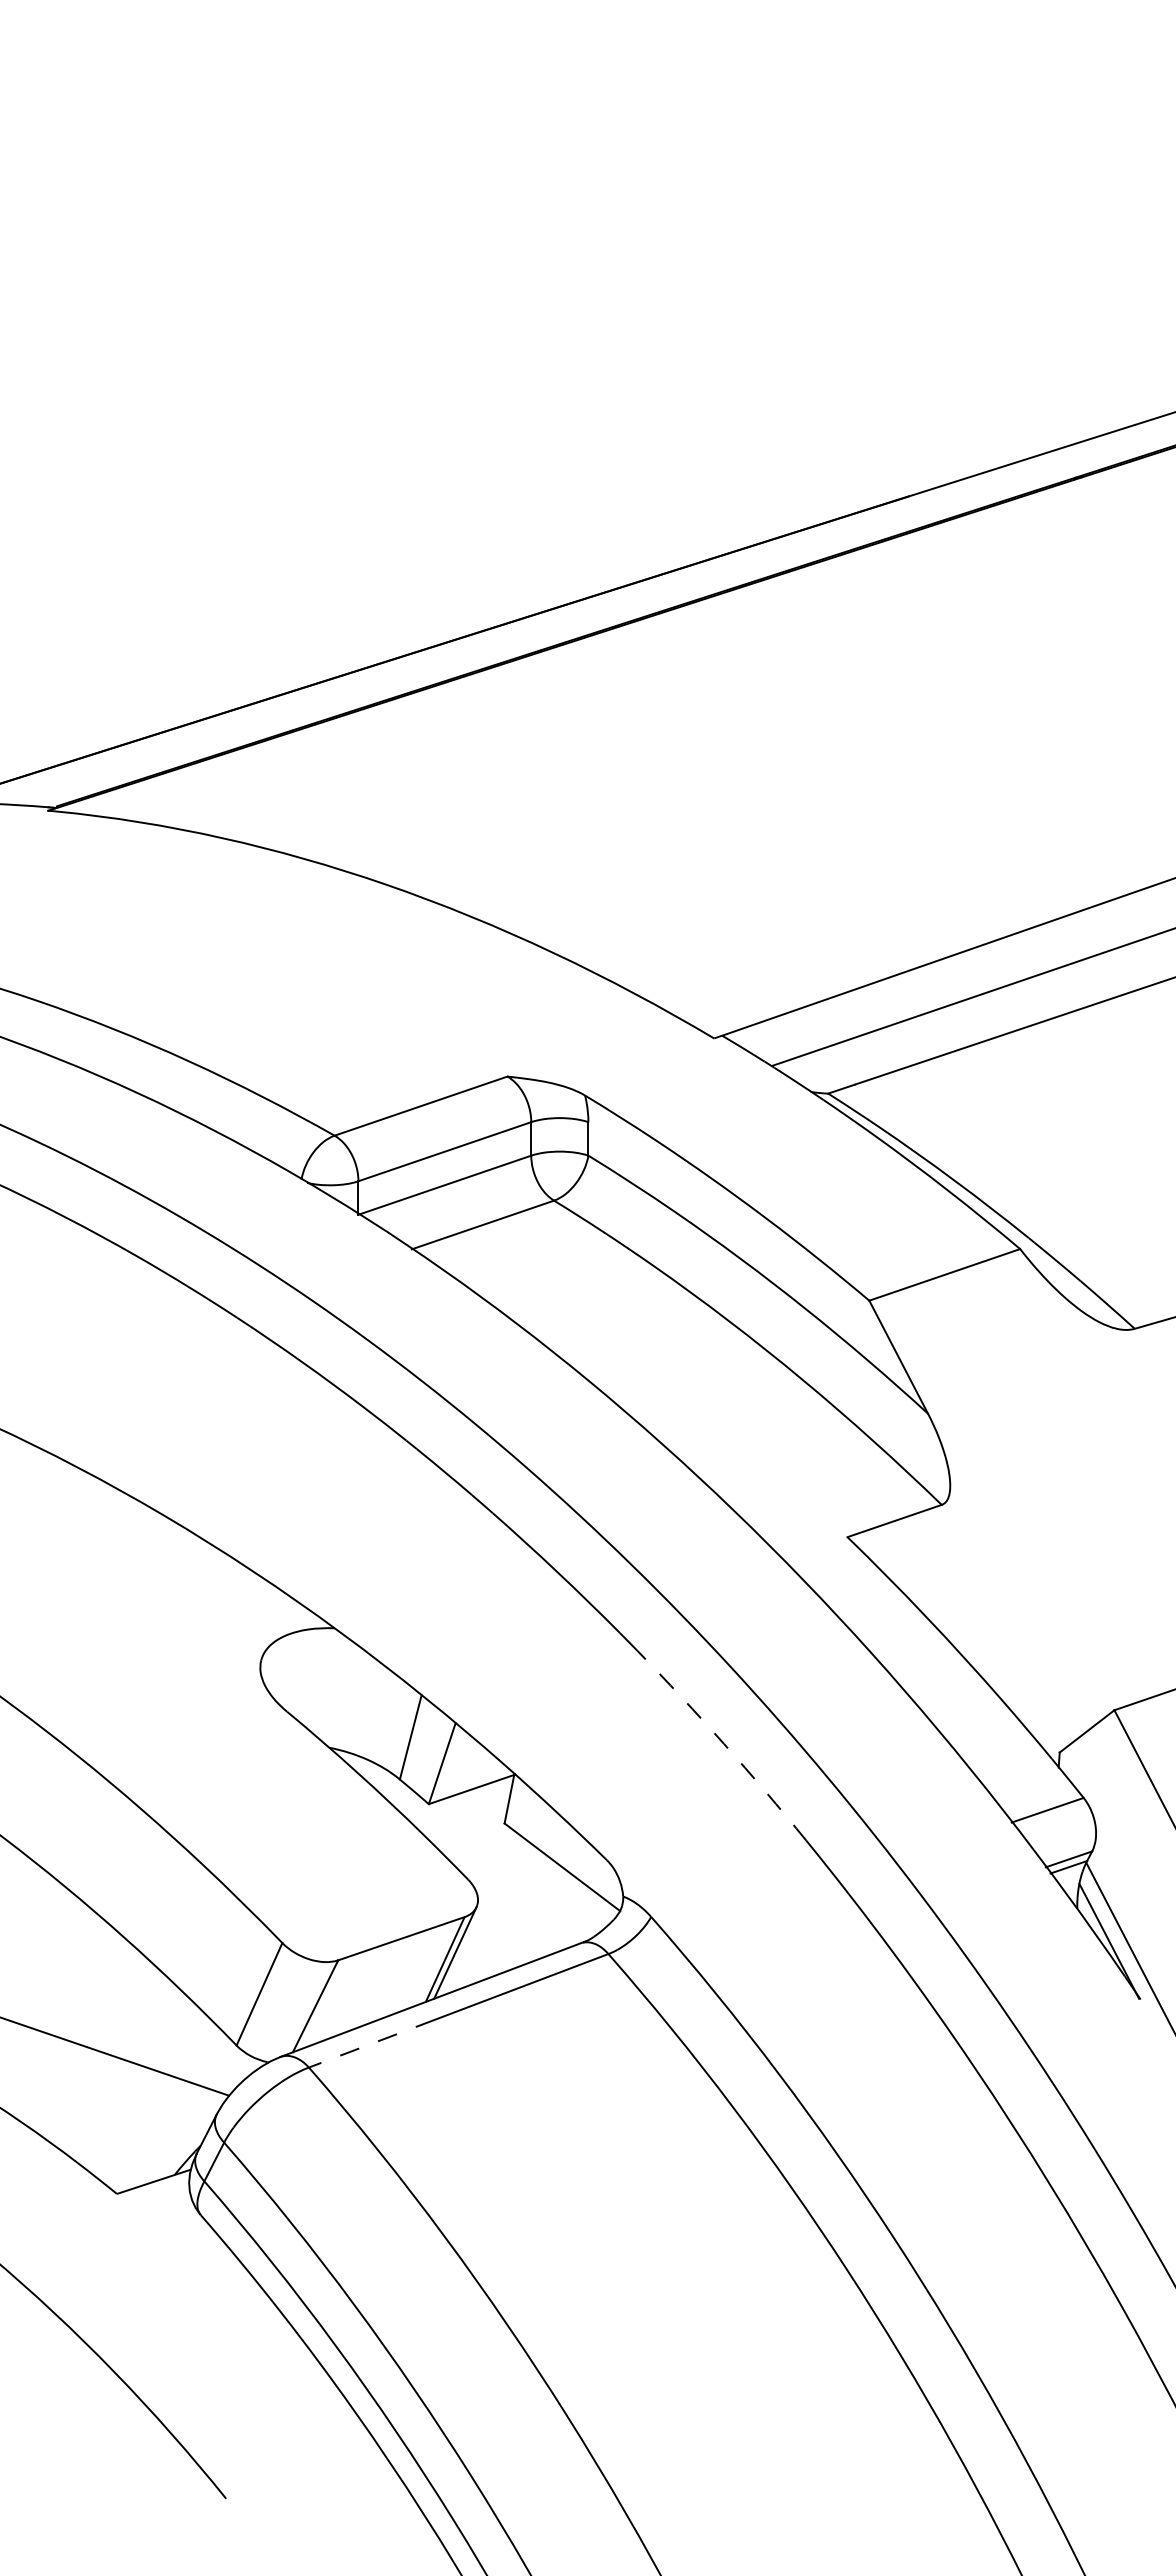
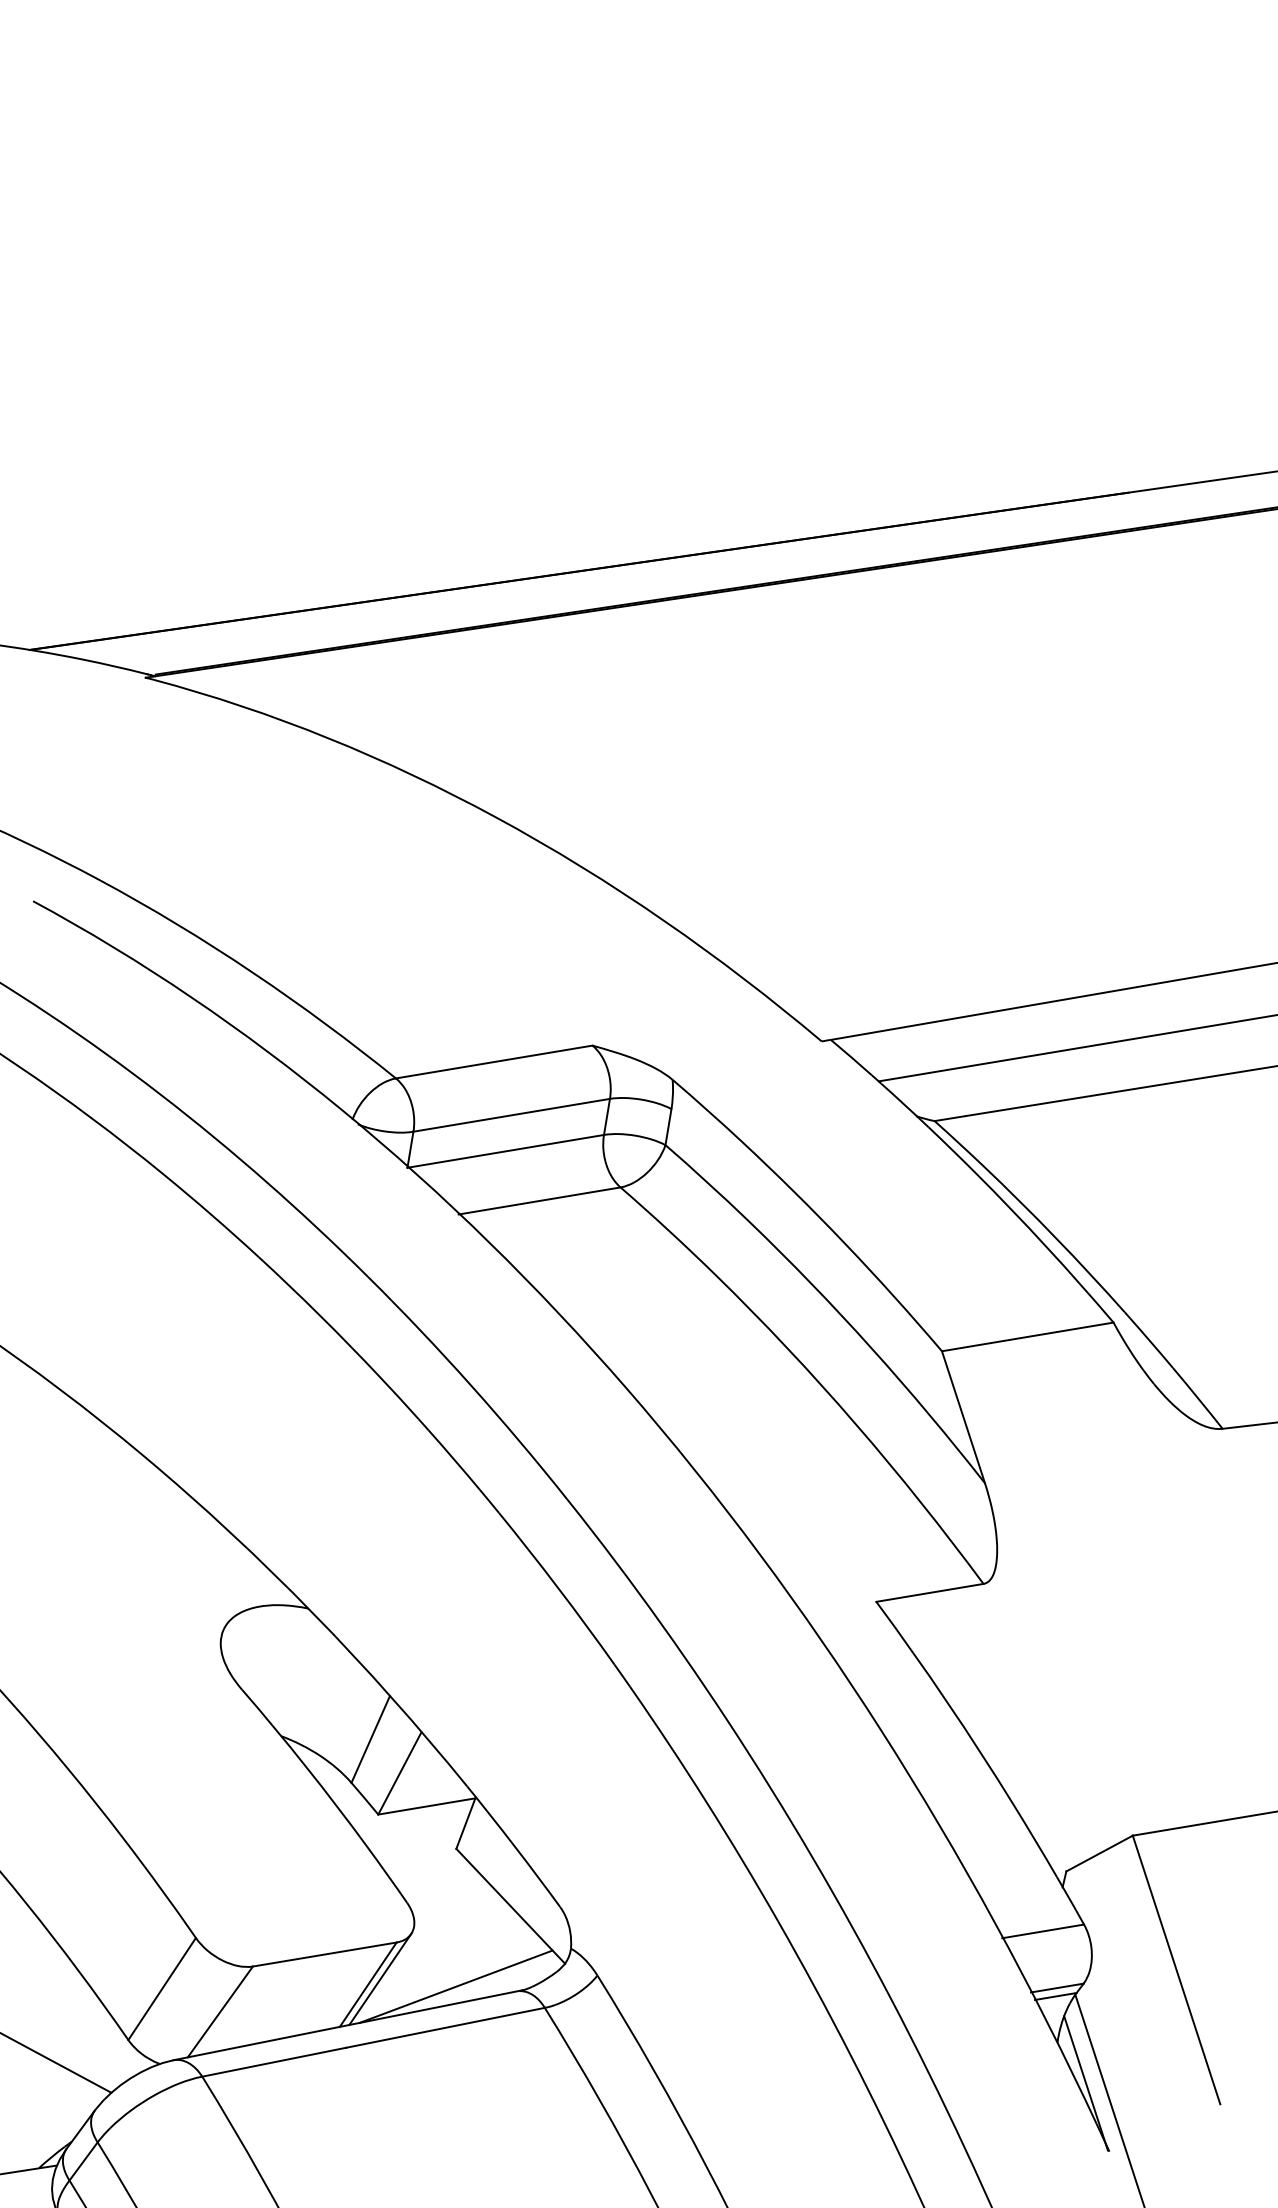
arc: (724, 1743) -> (707, 1801), dashed -> solid
line: (524, 1948) -> (455, 1986), added
line: (371, 2043) -> (273, 2061), dashed -> solid

